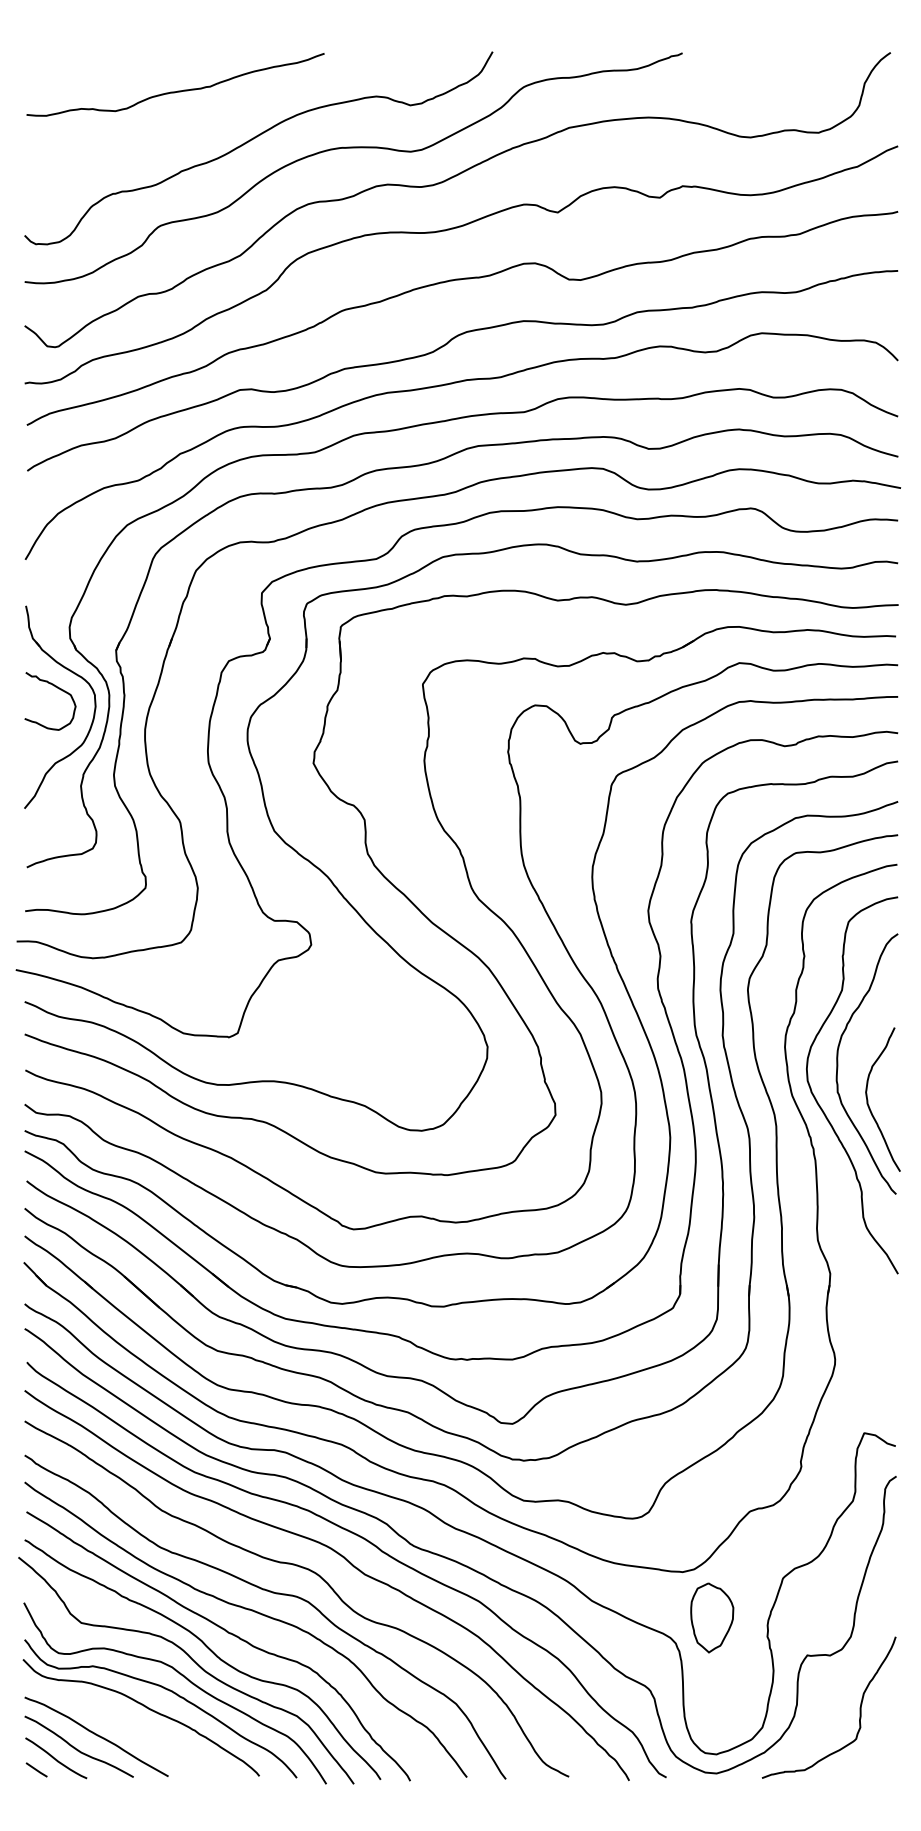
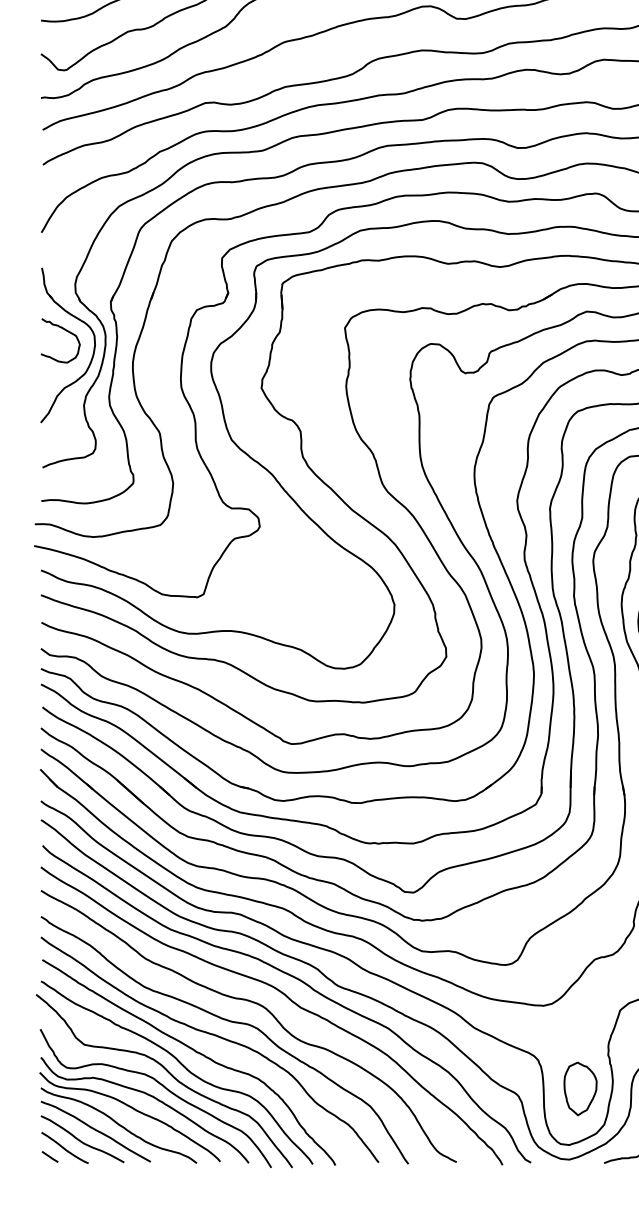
part: (712, 1617) -> (580, 1088), moved
curve: (126, 1728) -> (118, 1125), added

